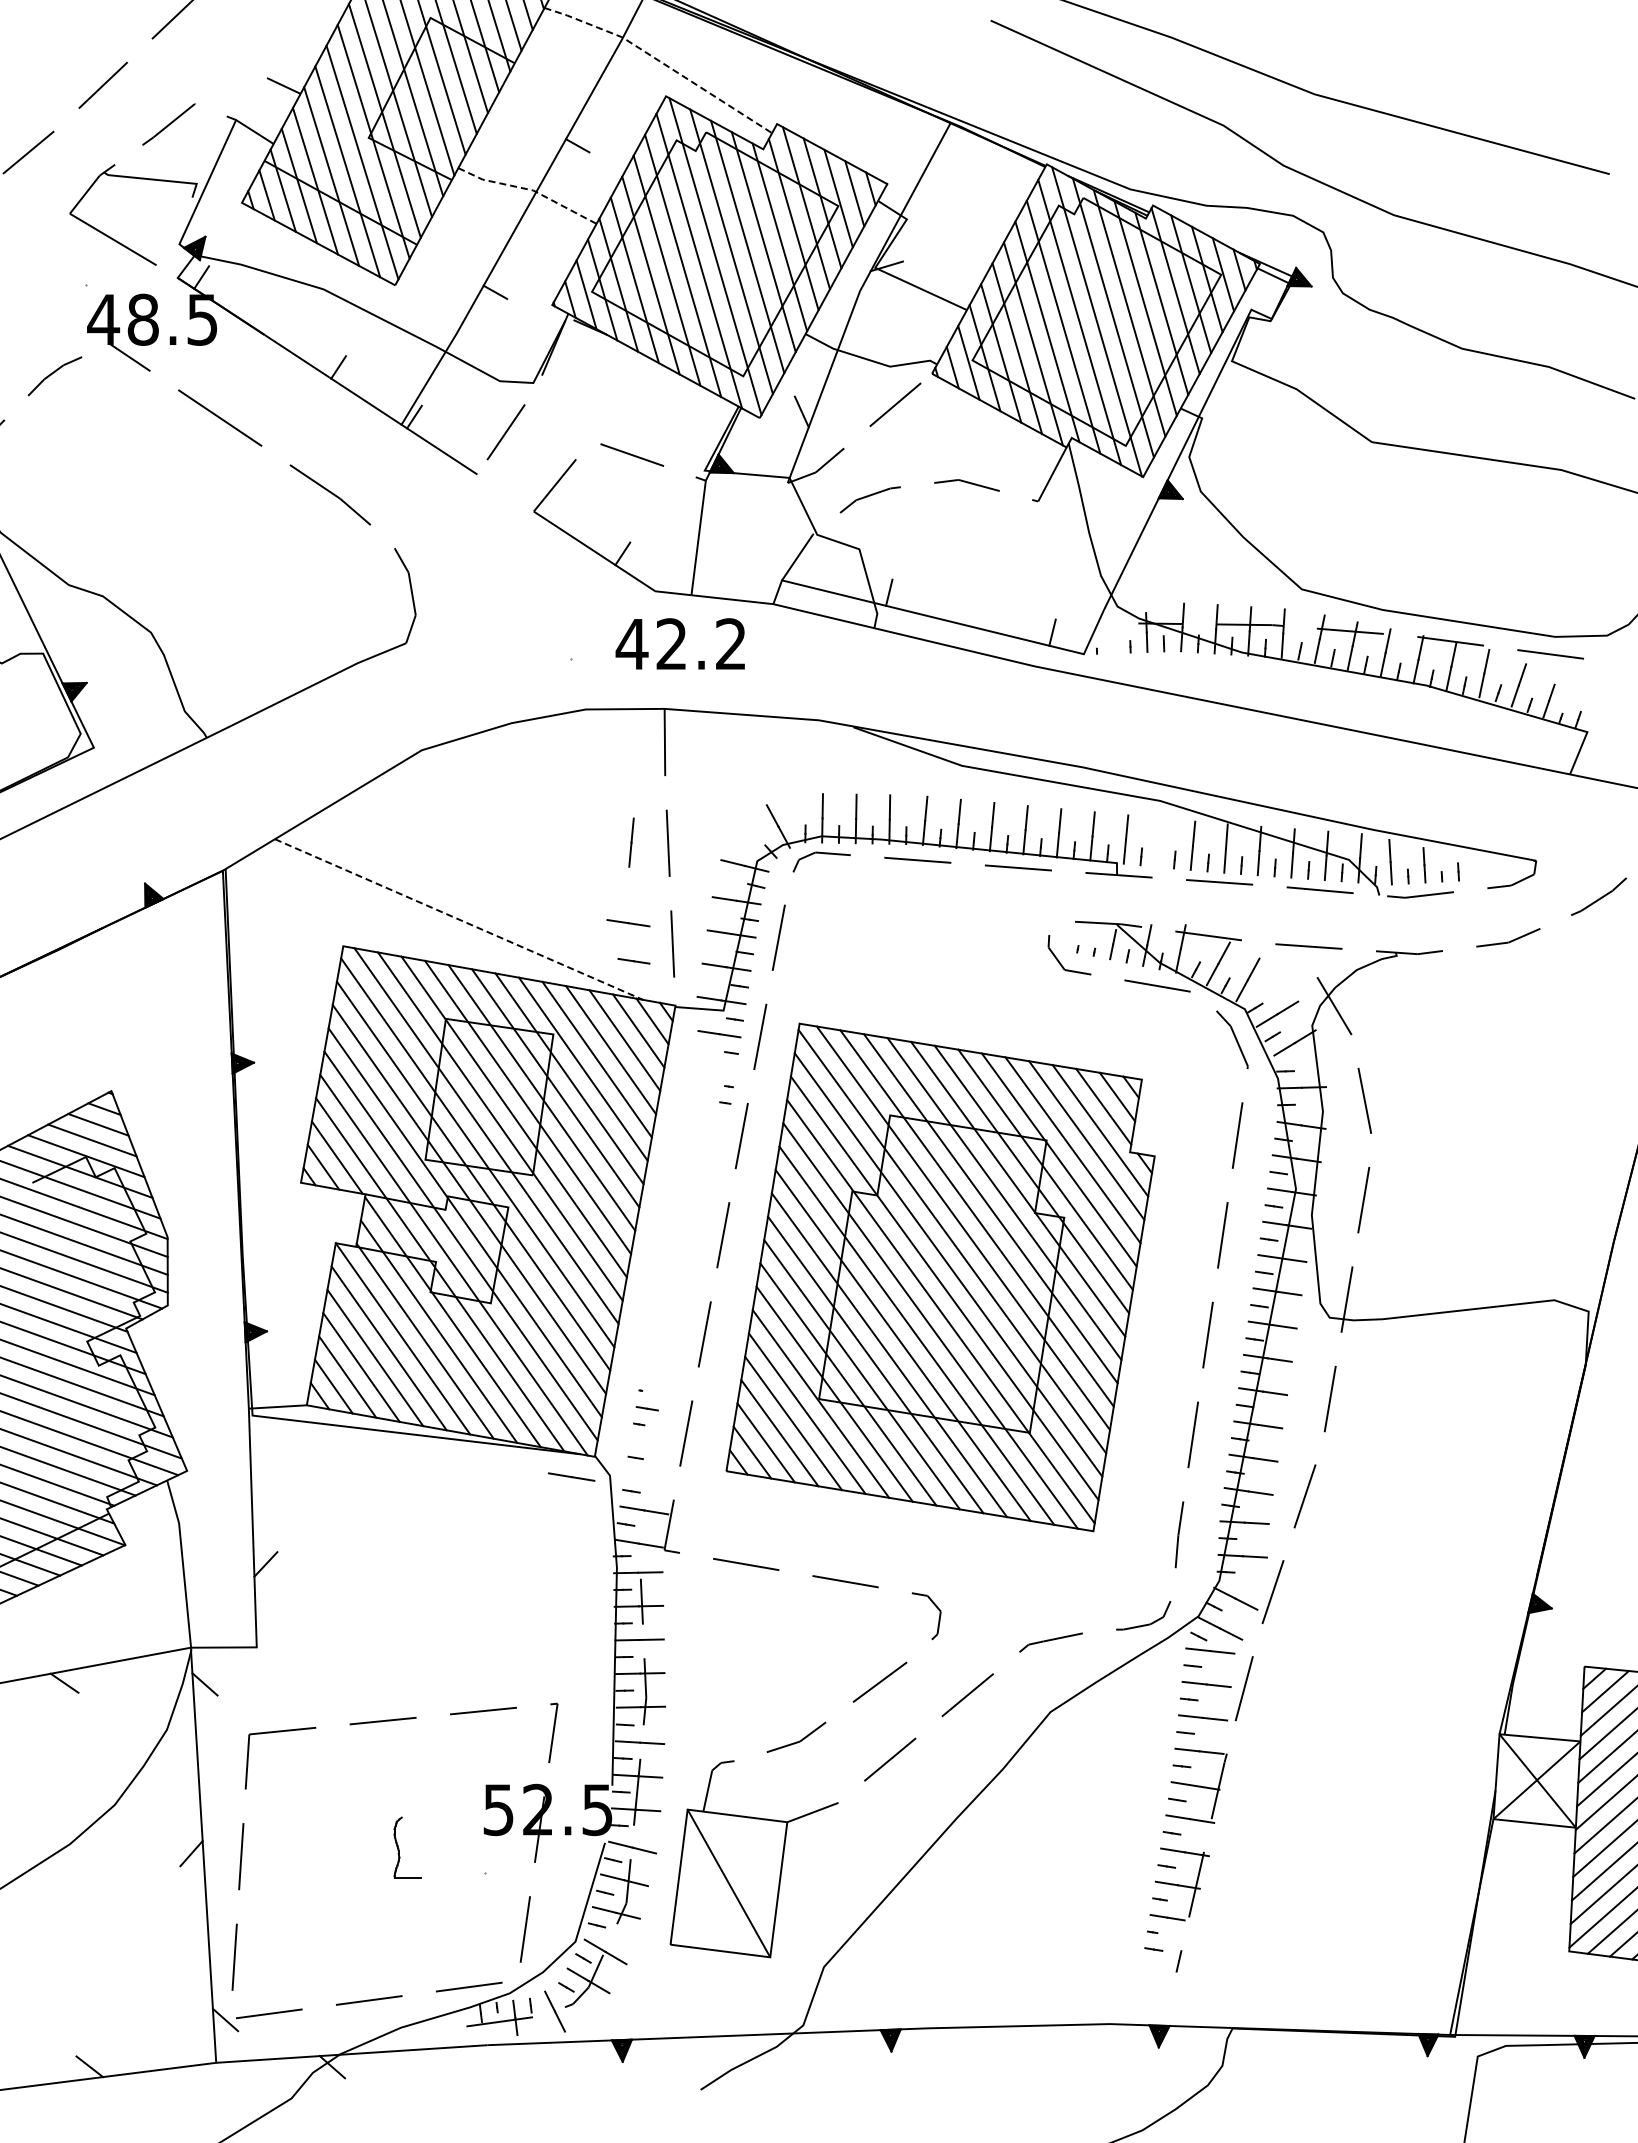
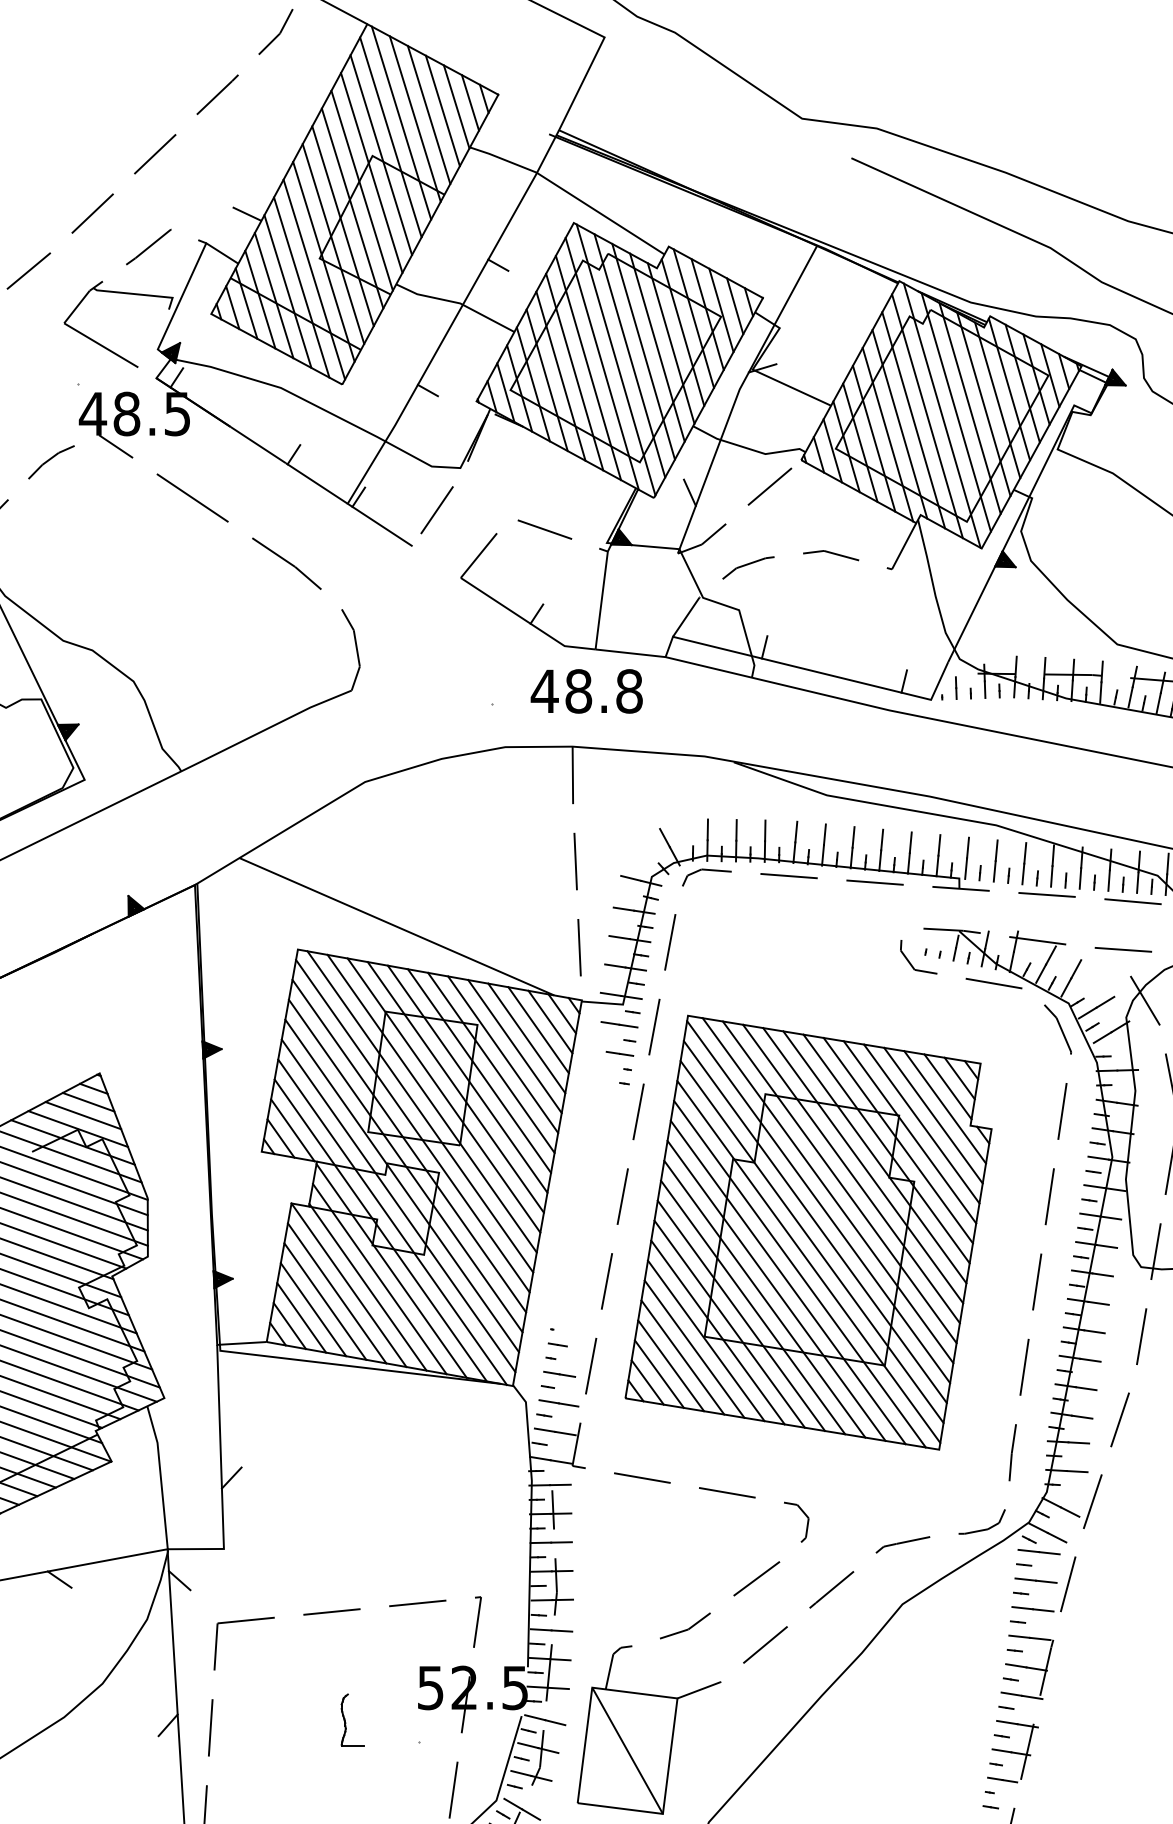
line: (661, 62) -> (569, 194), dashed -> solid
line: (529, 189) -> (457, 302), dashed -> solid
line: (1113, 640) -> (956, 688), added
text: (701, 644) -> (604, 691), 42.2 -> 48.8
line: (631, 842) -> (995, 860), moved
line: (459, 919) -> (397, 926), dashed -> solid
line: (628, 923) -> (541, 930), removed
line: (633, 961) -> (619, 1054), moved
line: (649, 1442) -> (559, 1373), added
line: (571, 1476) -> (558, 1402), moved

